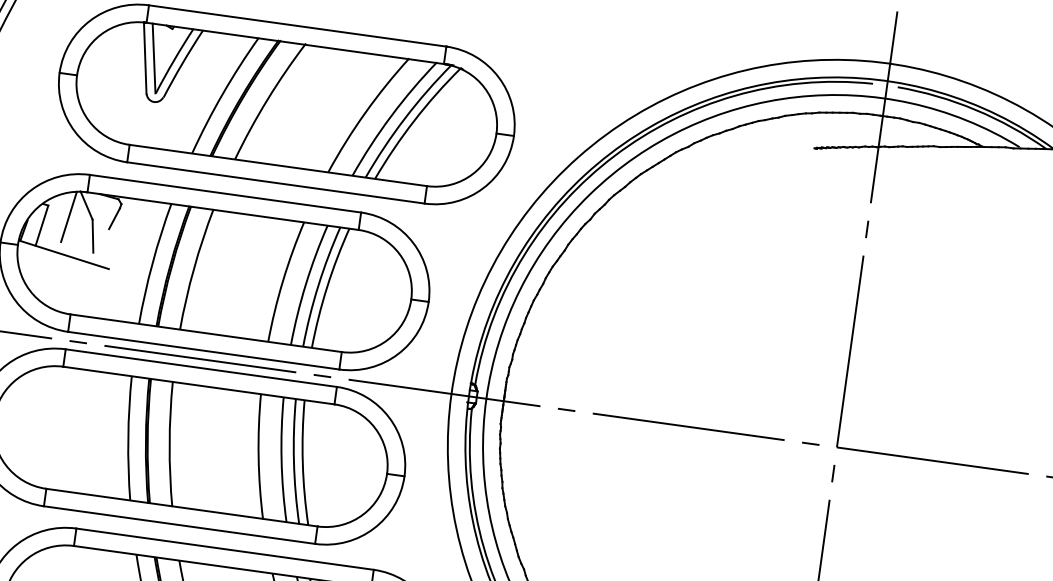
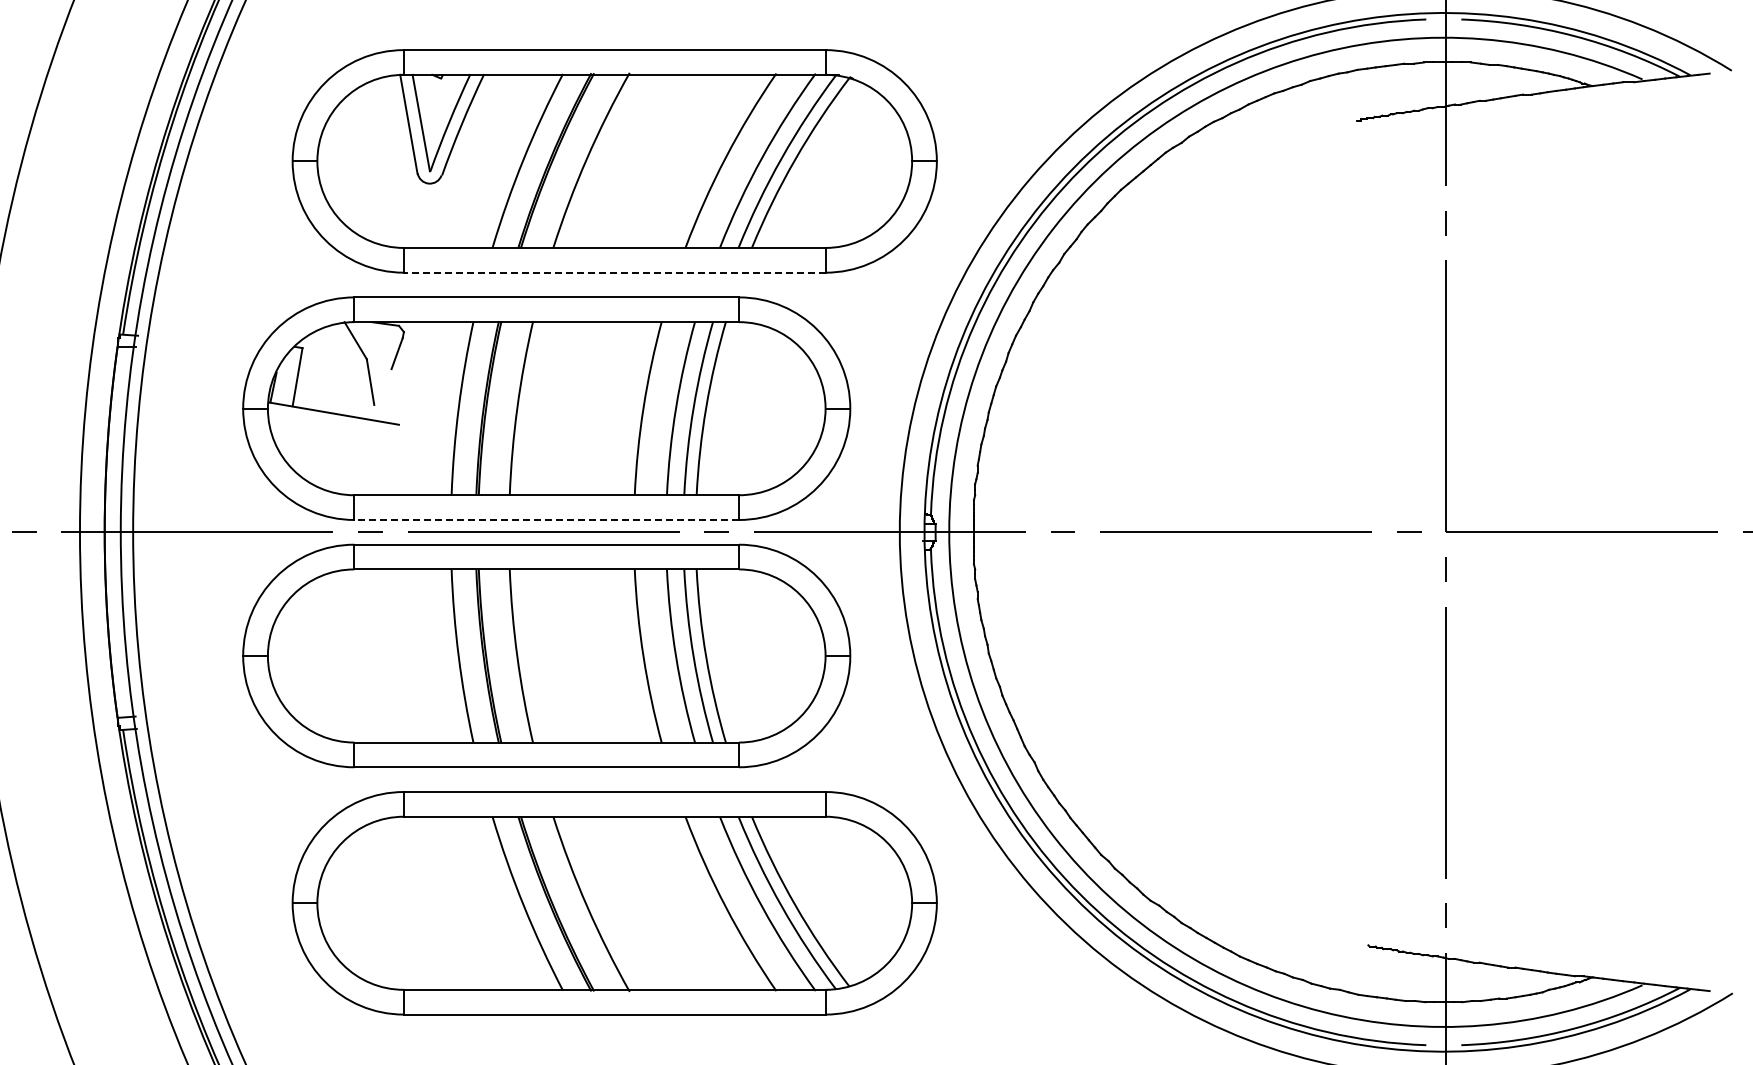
line: (275, 182) -> (614, 272), solid -> dashed
line: (69, 216) -> (333, 359), removed
line: (203, 350) -> (546, 519), solid -> dashed

